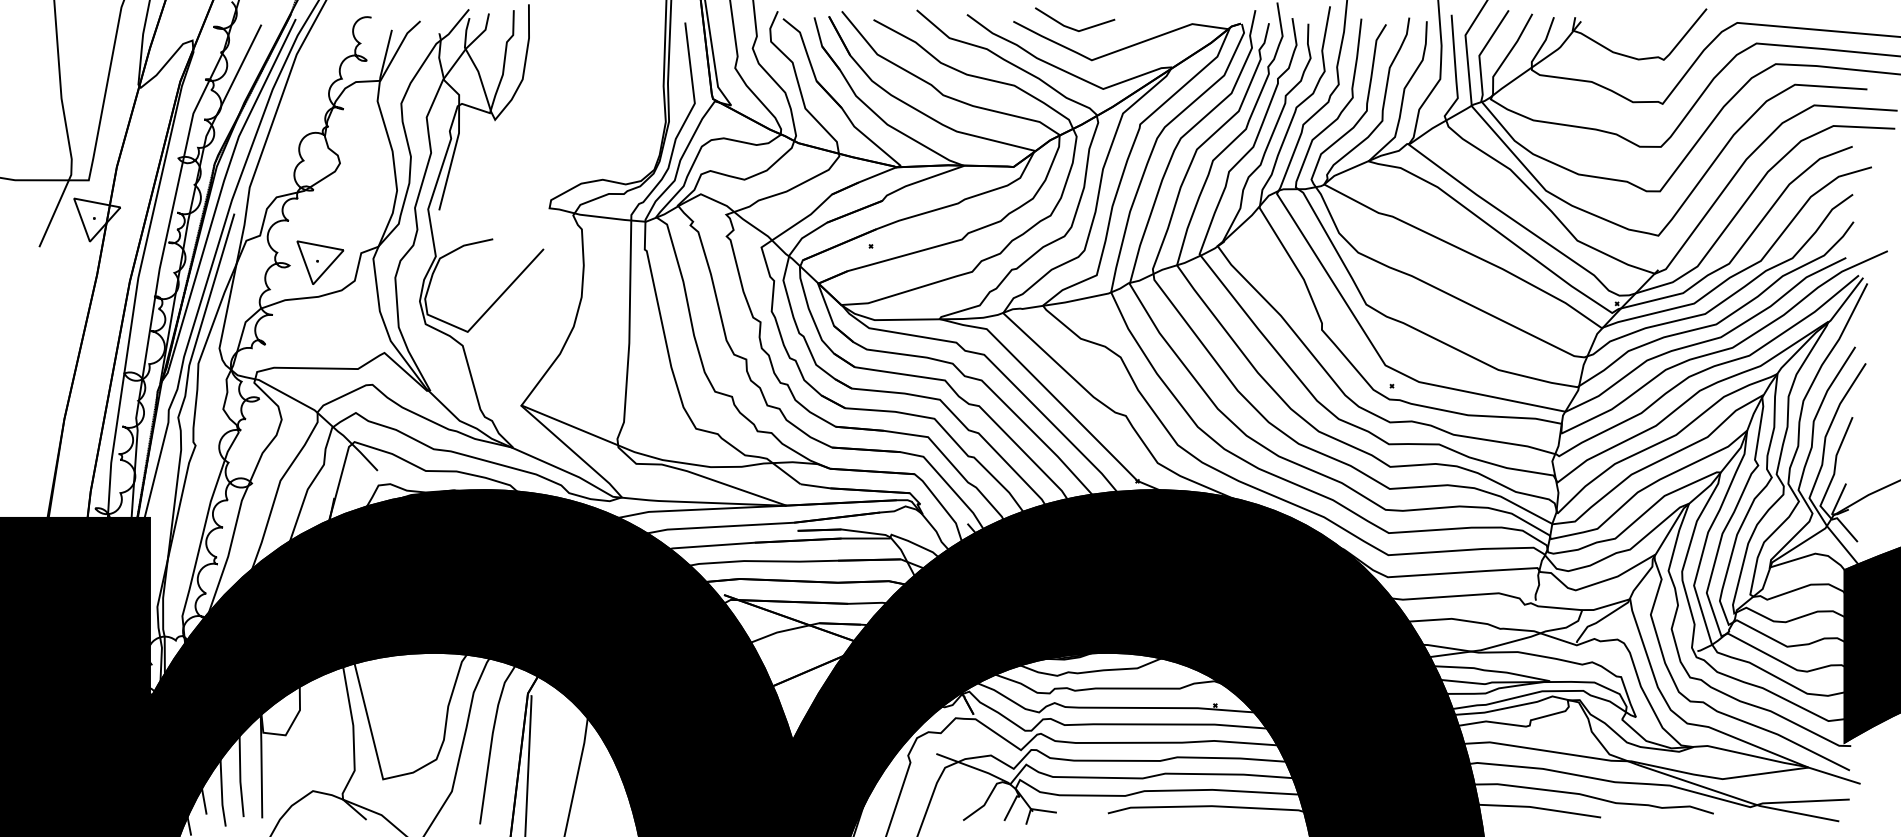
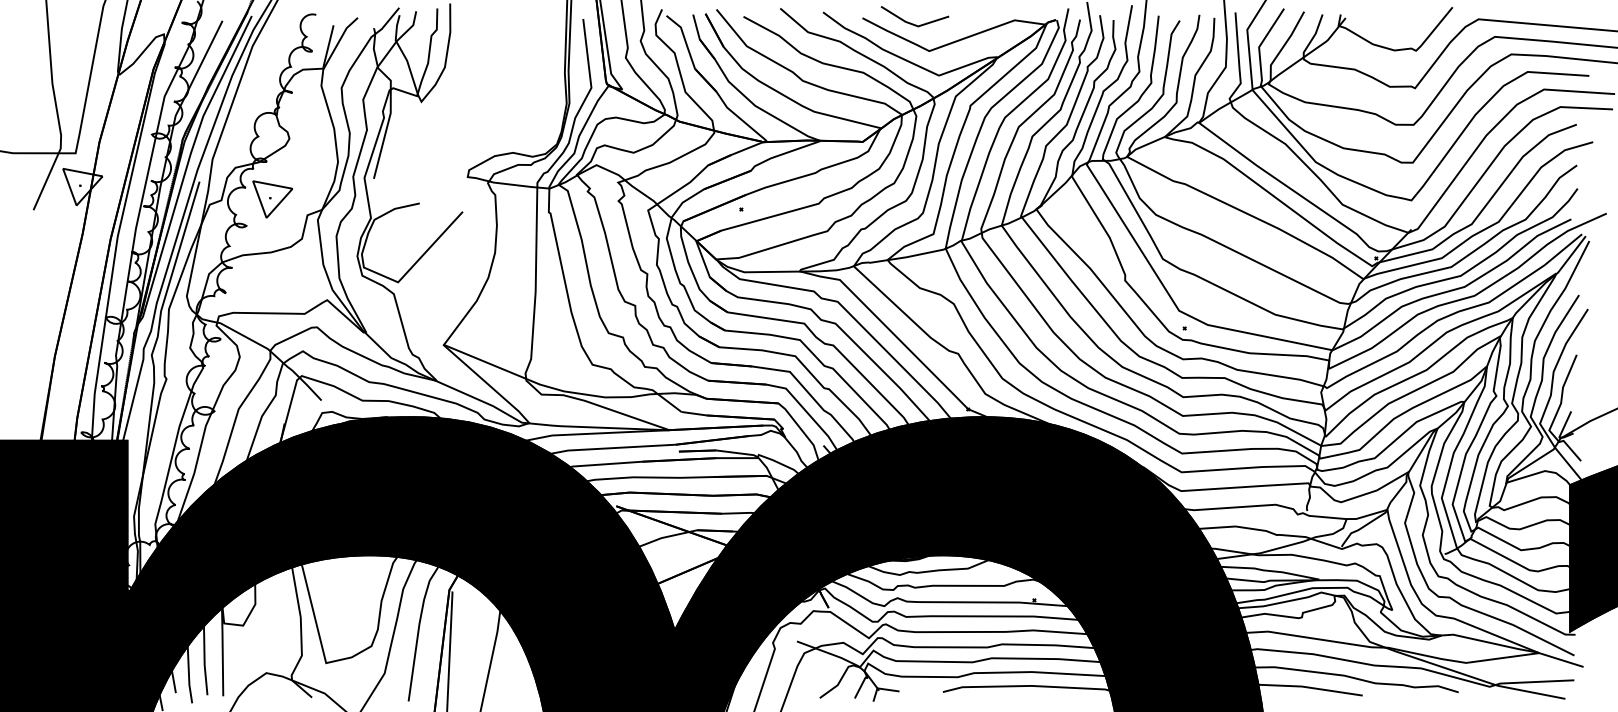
part: (320, 262) -> (272, 199), moved

